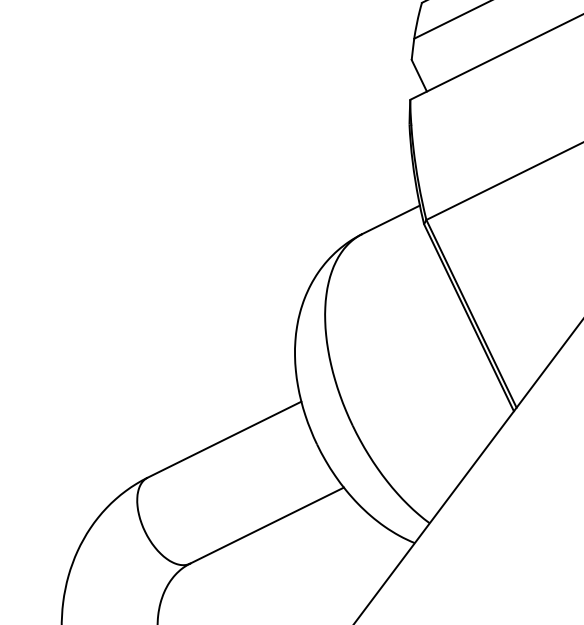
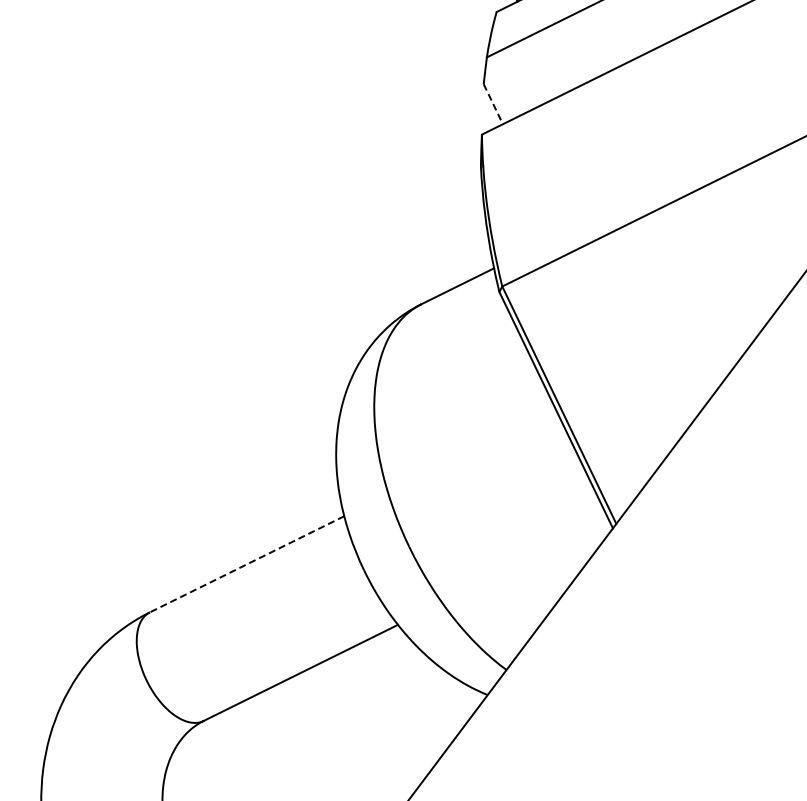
line: (419, 75) -> (493, 104), solid -> dashed
line: (224, 439) -> (246, 564), solid -> dashed

